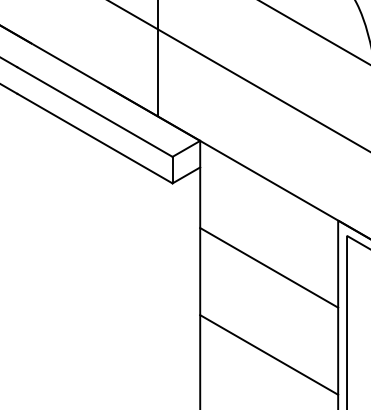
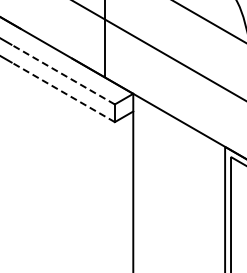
line: (95, 111) -> (63, 74), solid -> dashed
line: (95, 138) -> (63, 92), solid -> dashed
line: (269, 266) -> (179, 177), removed
line: (269, 353) -> (179, 235), removed

